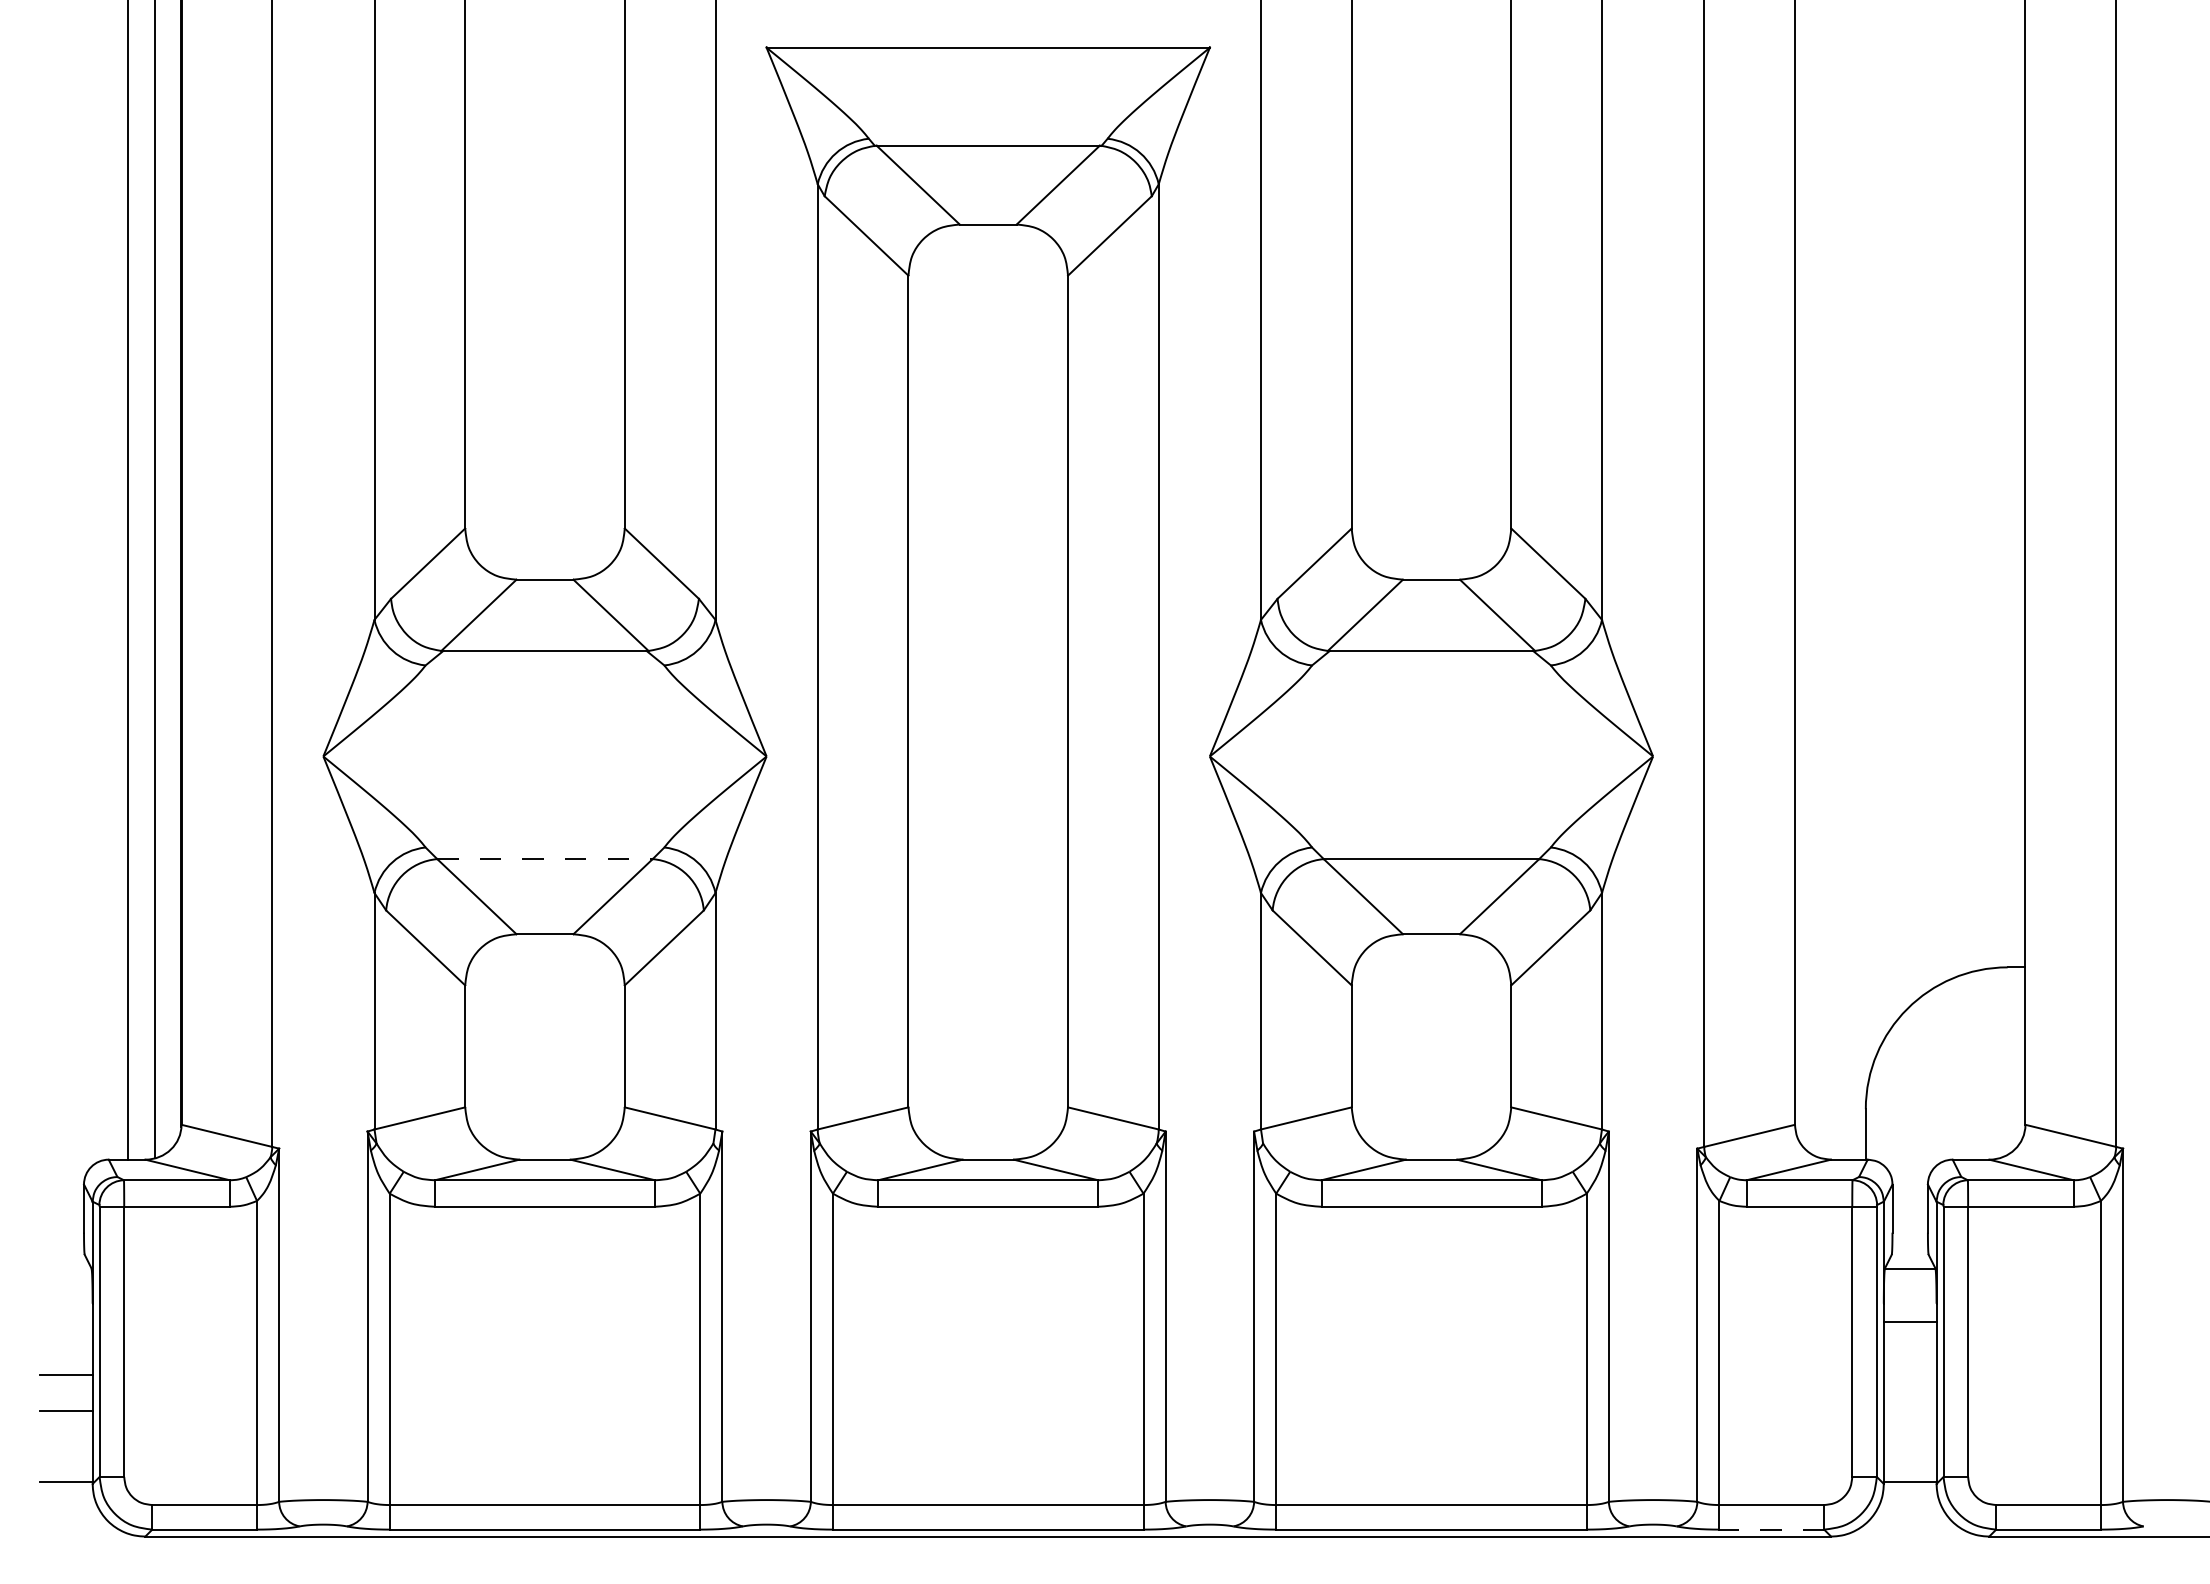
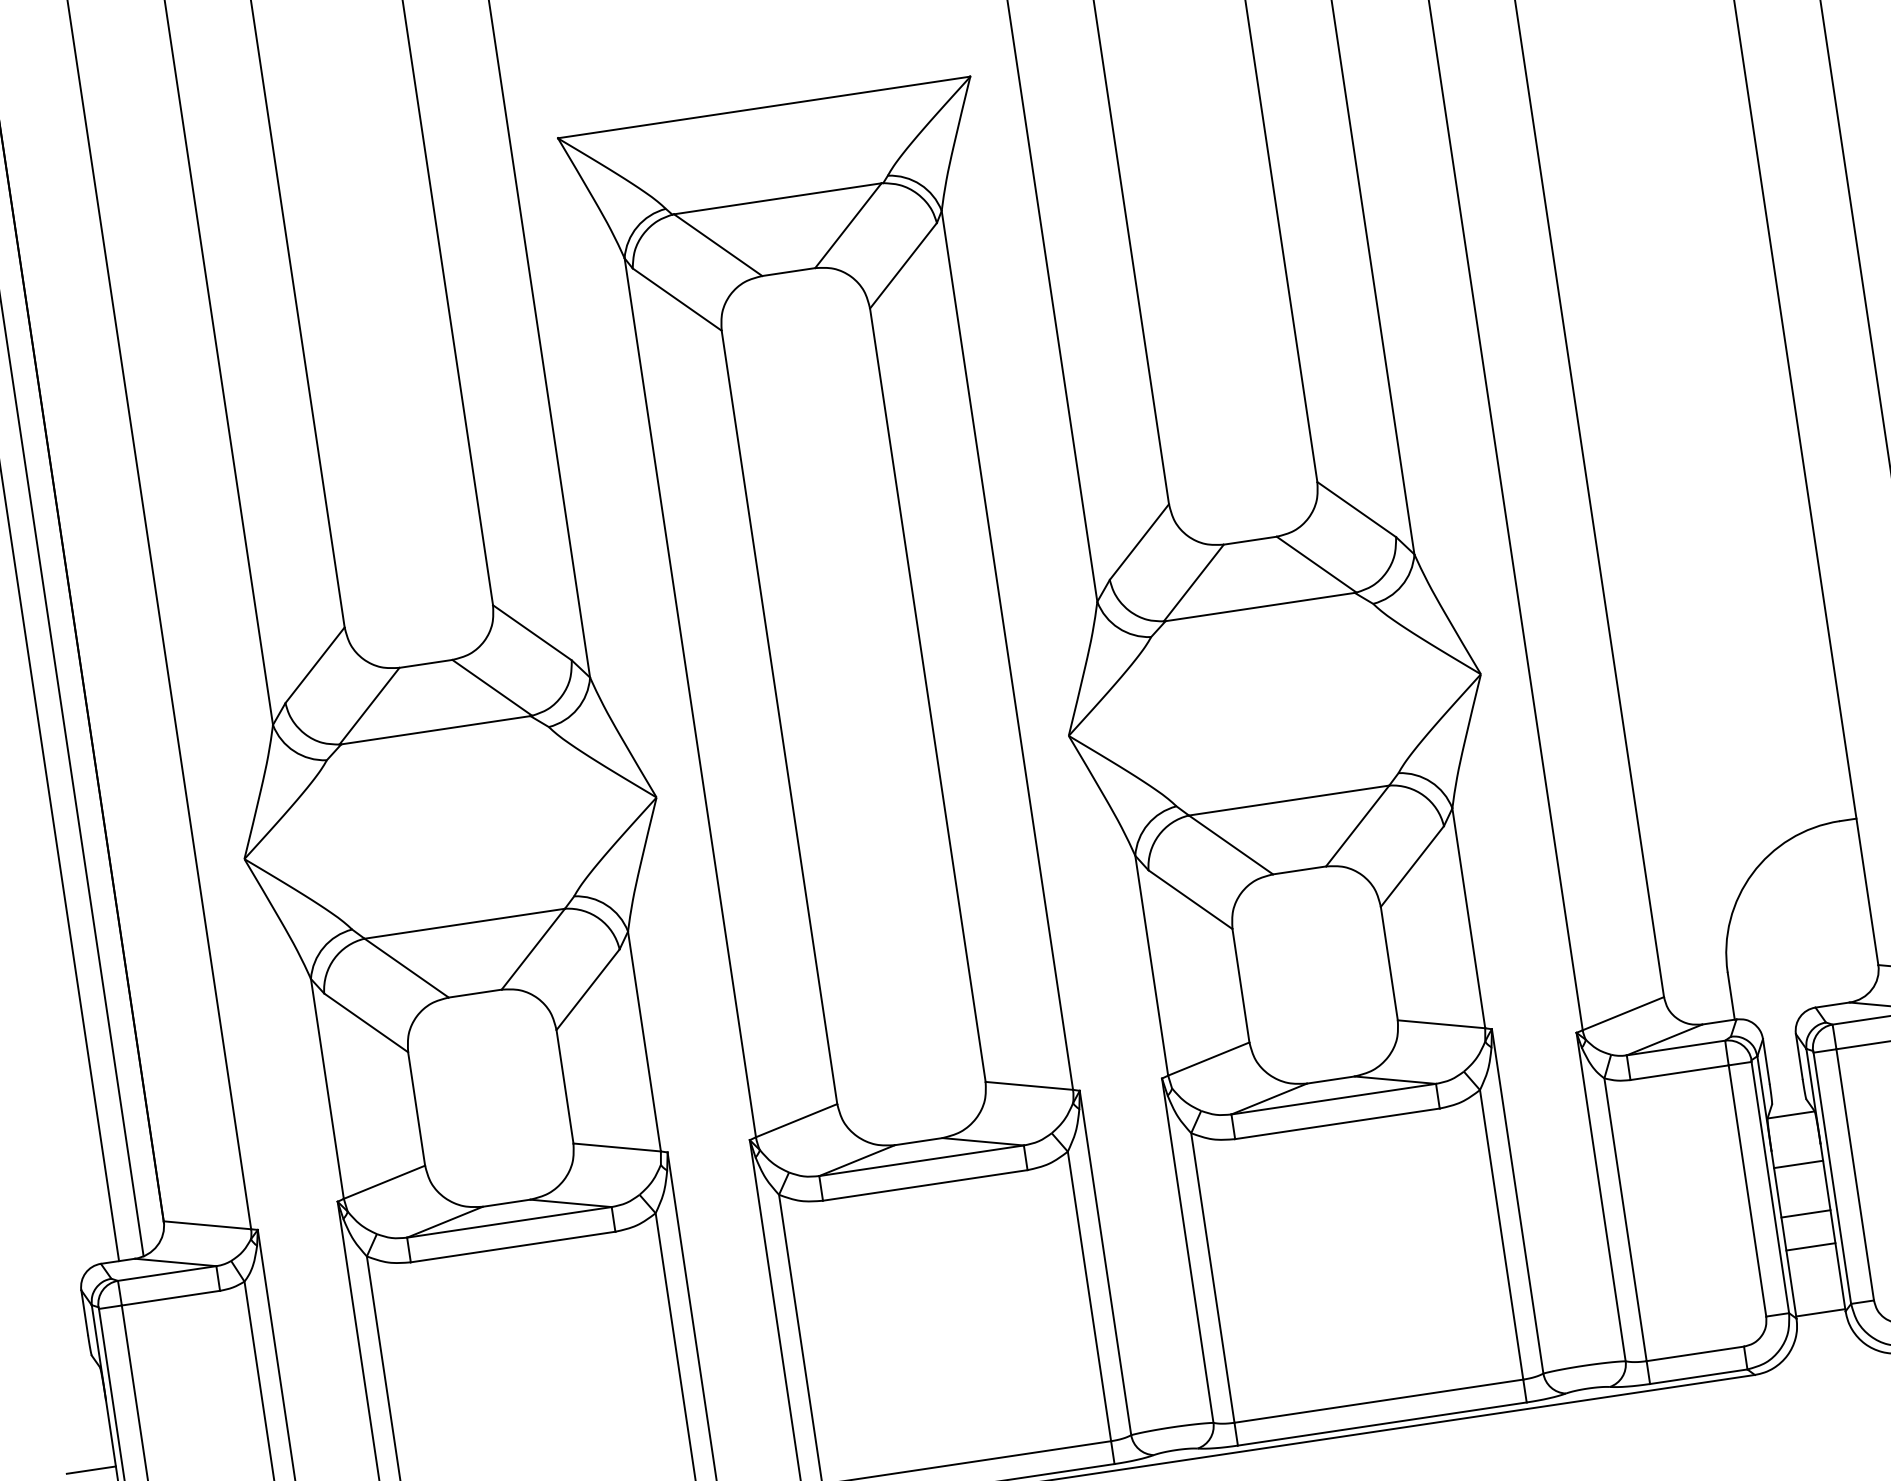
line: (545, 859) -> (465, 924), dashed -> solid
line: (1909, 1375) -> (1805, 1214), added
line: (1909, 1410) -> (1810, 1246), added
line: (1771, 1529) -> (1698, 1376), dashed -> solid

